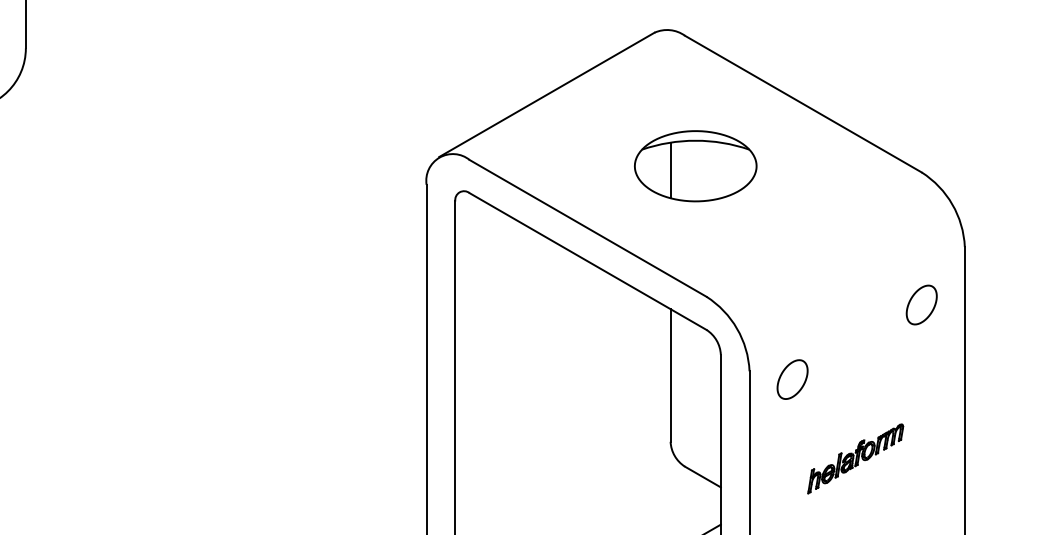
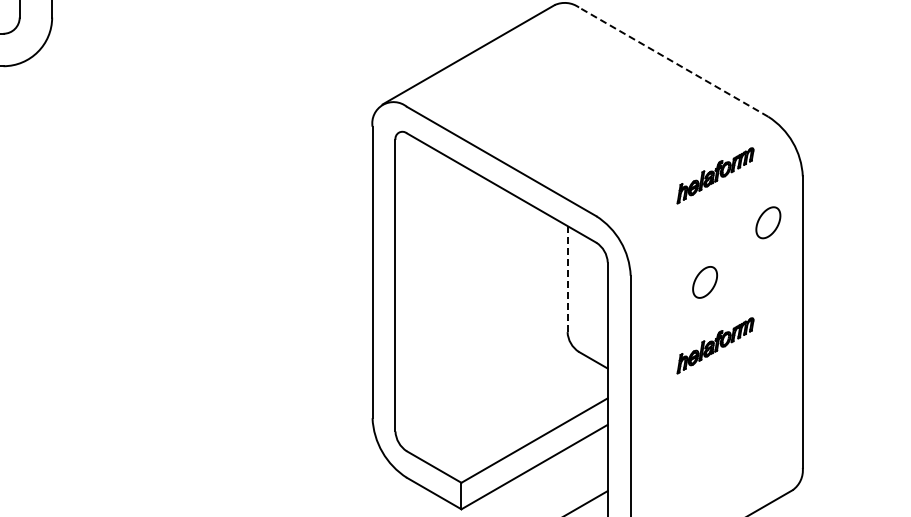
line: (803, 103) -> (673, 61), solid -> dashed
part: (695, 165) -> (587, 111), removed
part: (855, 245) -> (715, 175), added
line: (670, 374) -> (567, 278), solid -> dashed
part: (791, 379) -> (704, 282), moved

